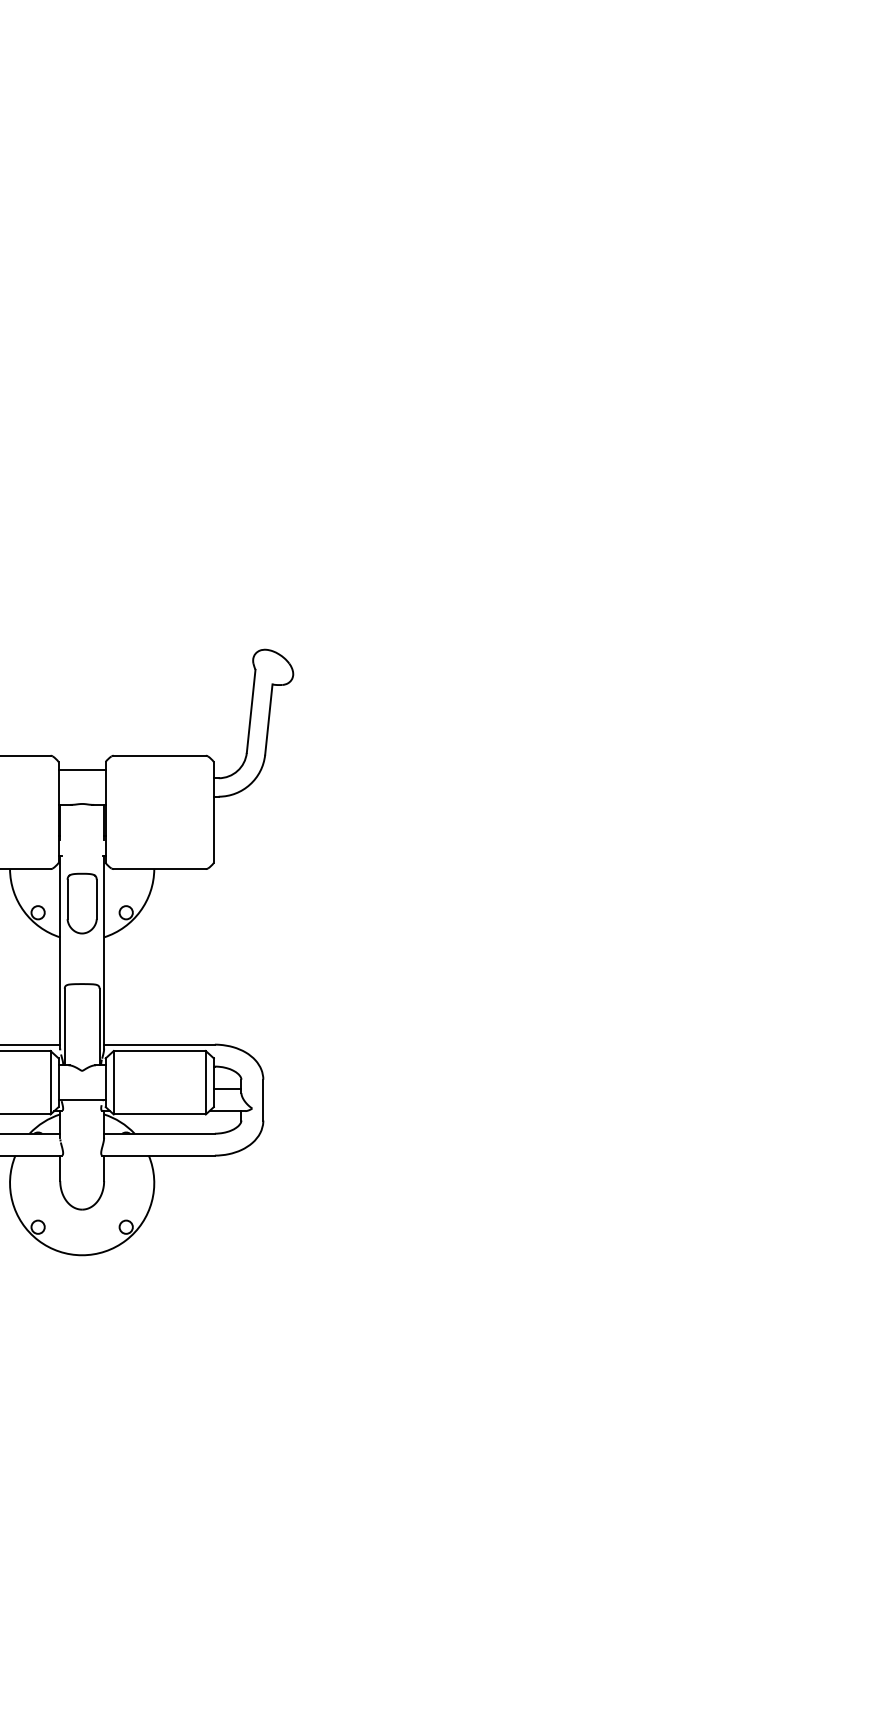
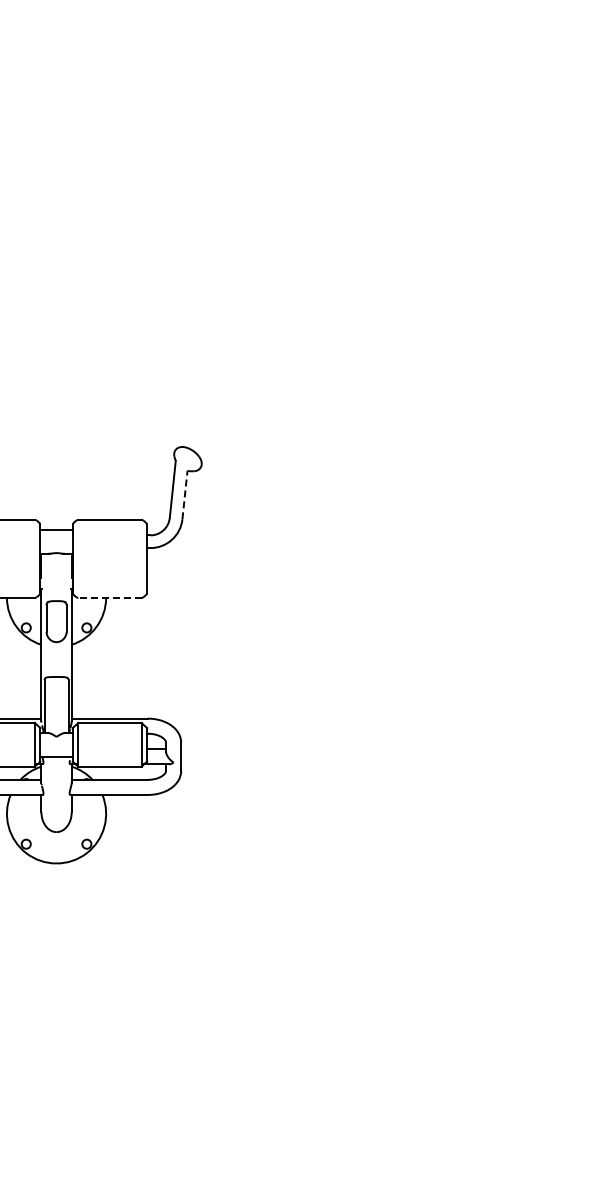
line: (269, 718) -> (185, 494), solid -> dashed
line: (159, 868) -> (109, 597), solid -> dashed

